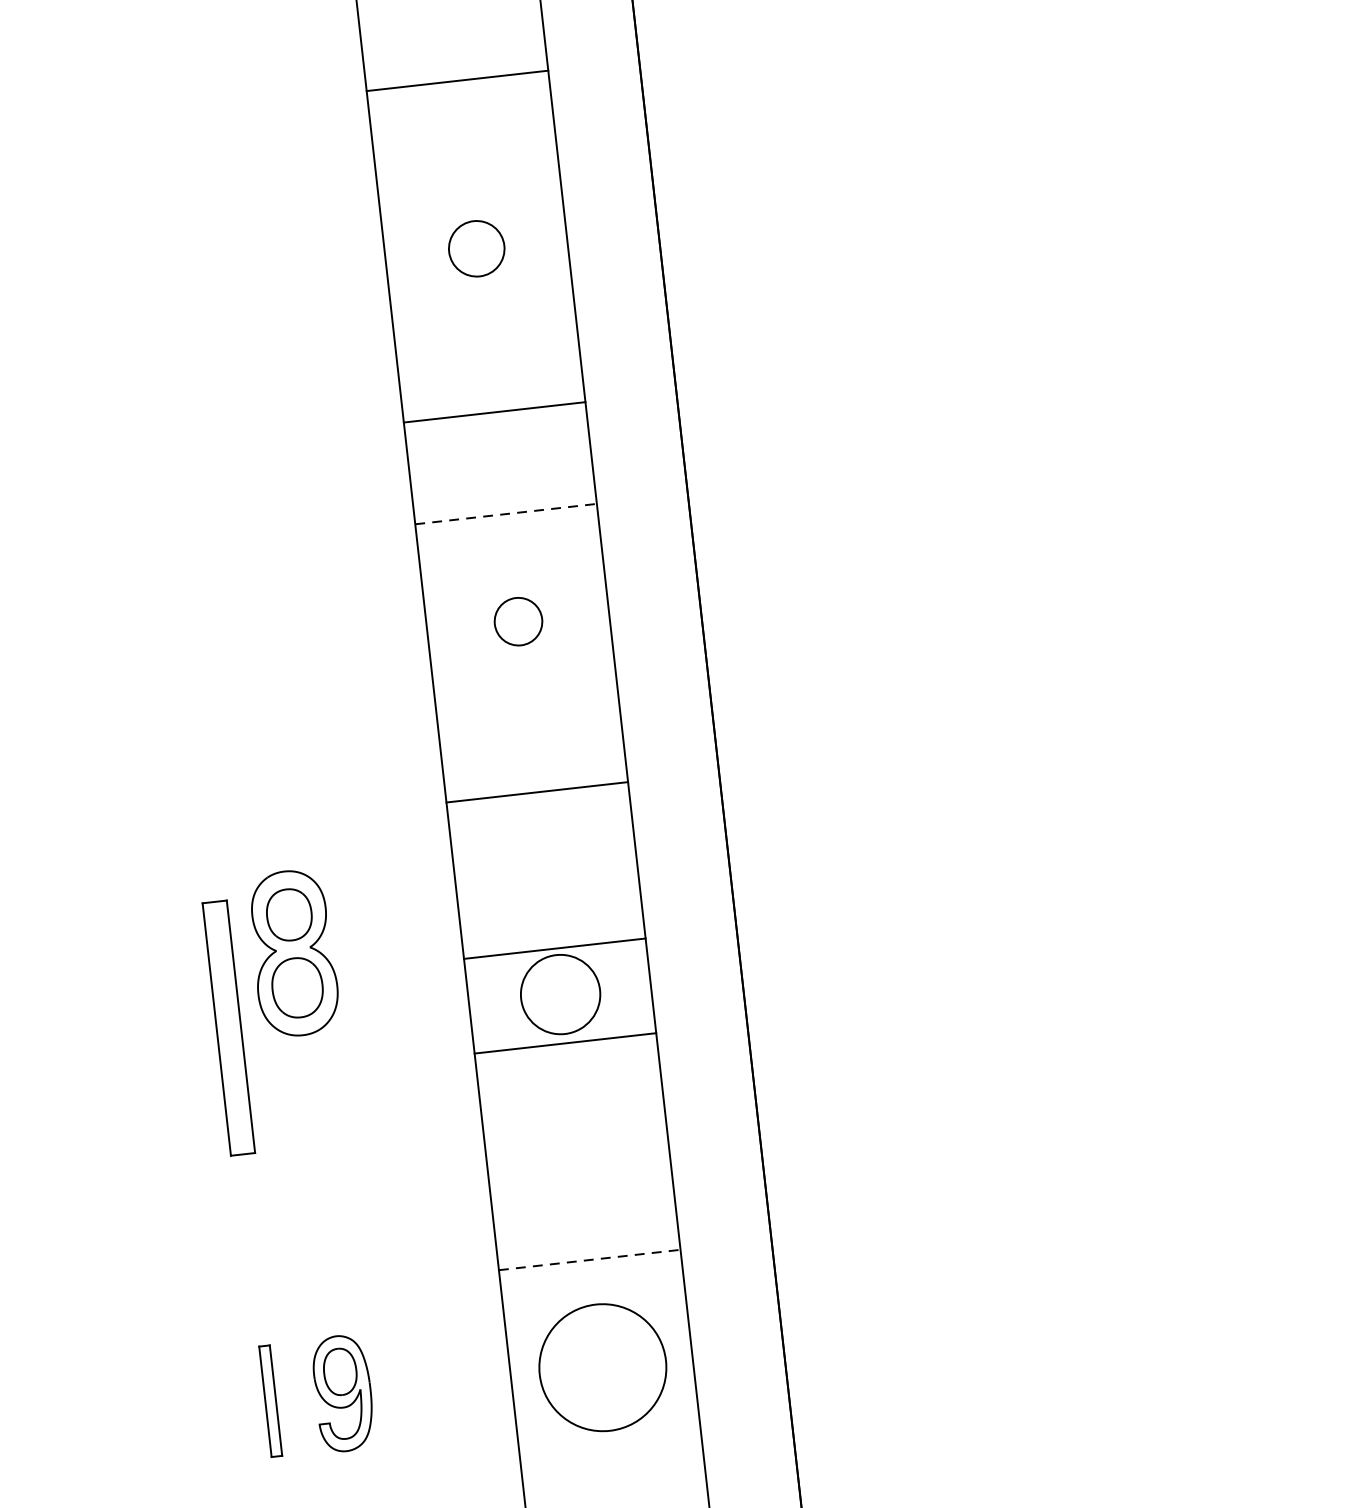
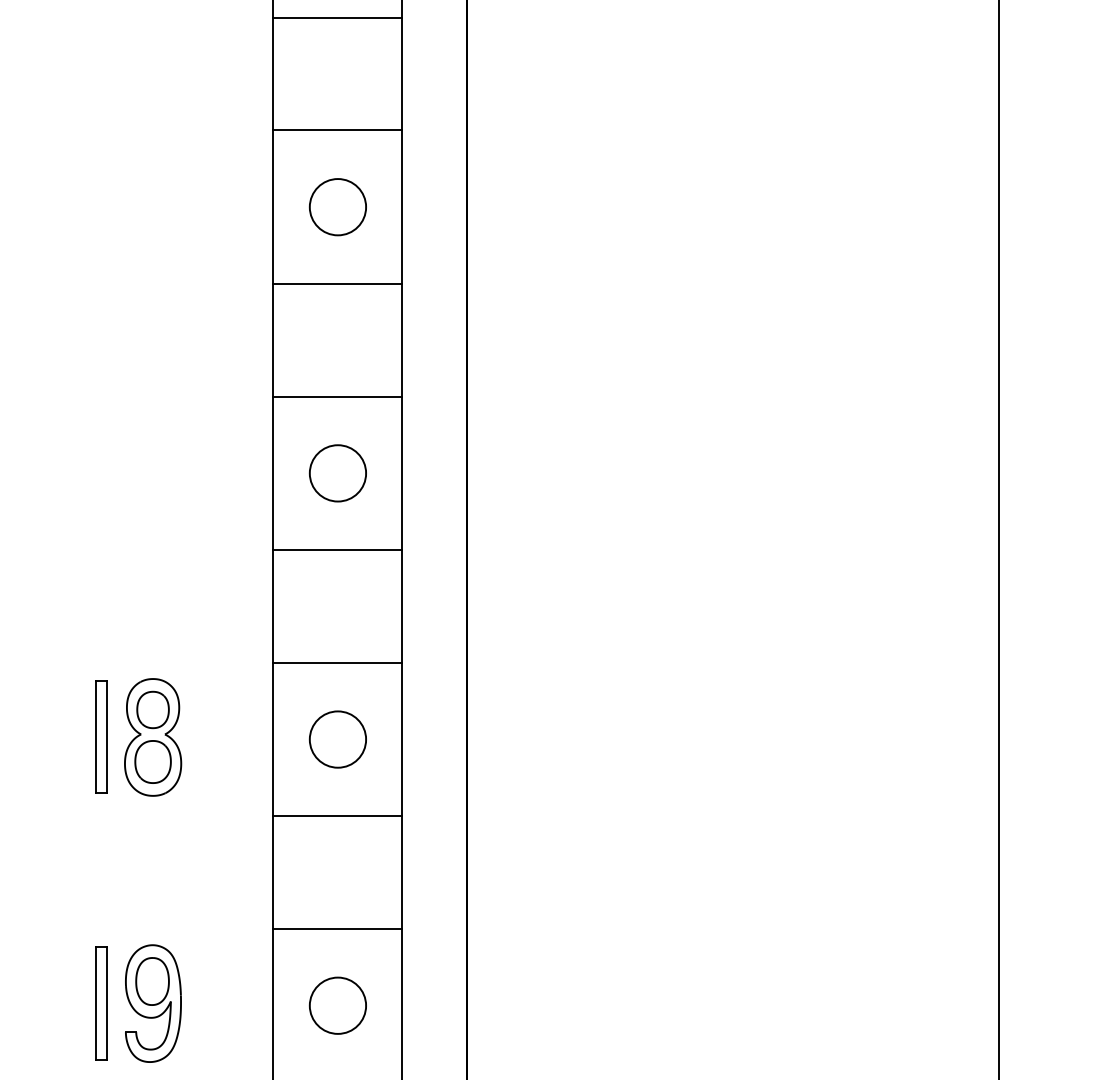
line: (457, 81) -> (337, 130), moved
circle: (476, 249) -> (337, 207), size x1.43
line: (494, 411) -> (337, 283), moved
line: (506, 513) -> (337, 396), dashed -> solid
circle: (518, 621) -> (337, 473), size x1.67
line: (537, 792) -> (337, 550), moved
line: (554, 948) -> (337, 662), moved
part: (294, 953) -> (153, 737), moved
part: (228, 1027) -> (101, 736), size x0.62
line: (565, 1043) -> (337, 816), moved
line: (589, 1259) -> (337, 928), dashed -> solid
circle: (601, 1367) -> (337, 1005), size x0.62
part: (343, 1393) -> (153, 1003), size x1.43
part: (270, 1401) -> (101, 1003), size x1.43

